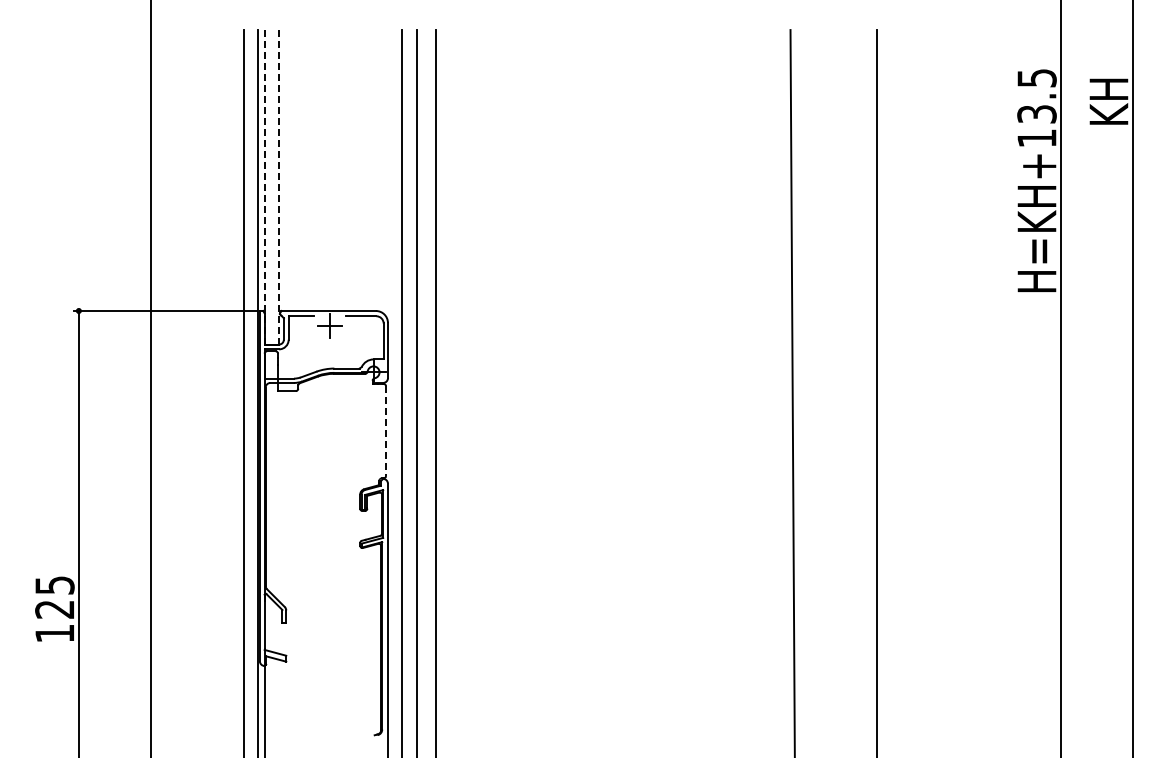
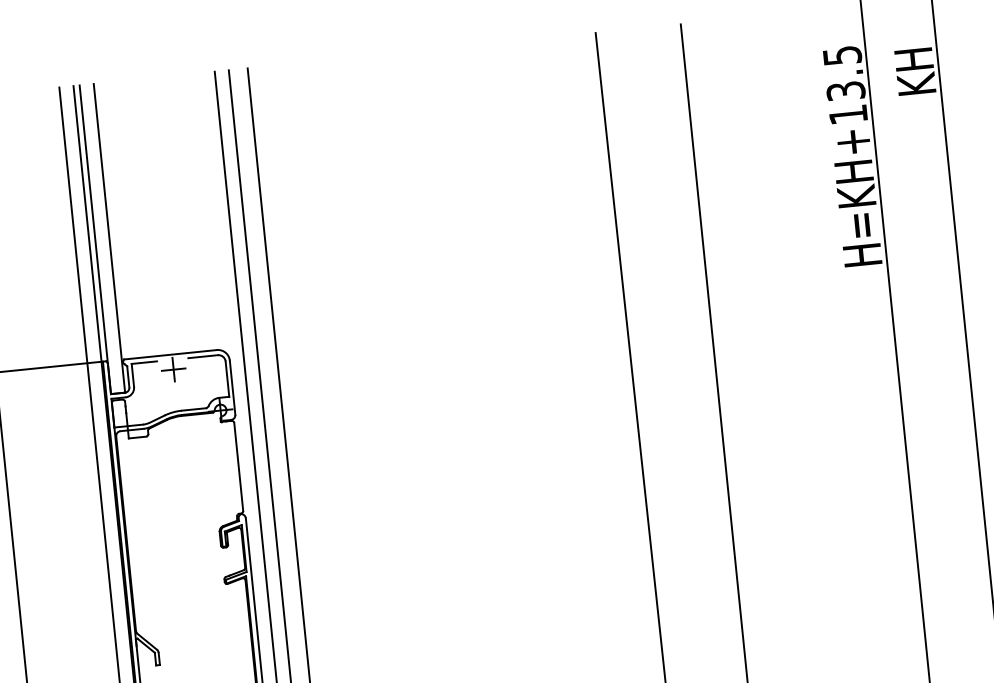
line: (264, 187) -> (95, 239), dashed -> solid
line: (279, 187) -> (109, 238), dashed -> solid
line: (386, 431) -> (239, 467), dashed -> solid

